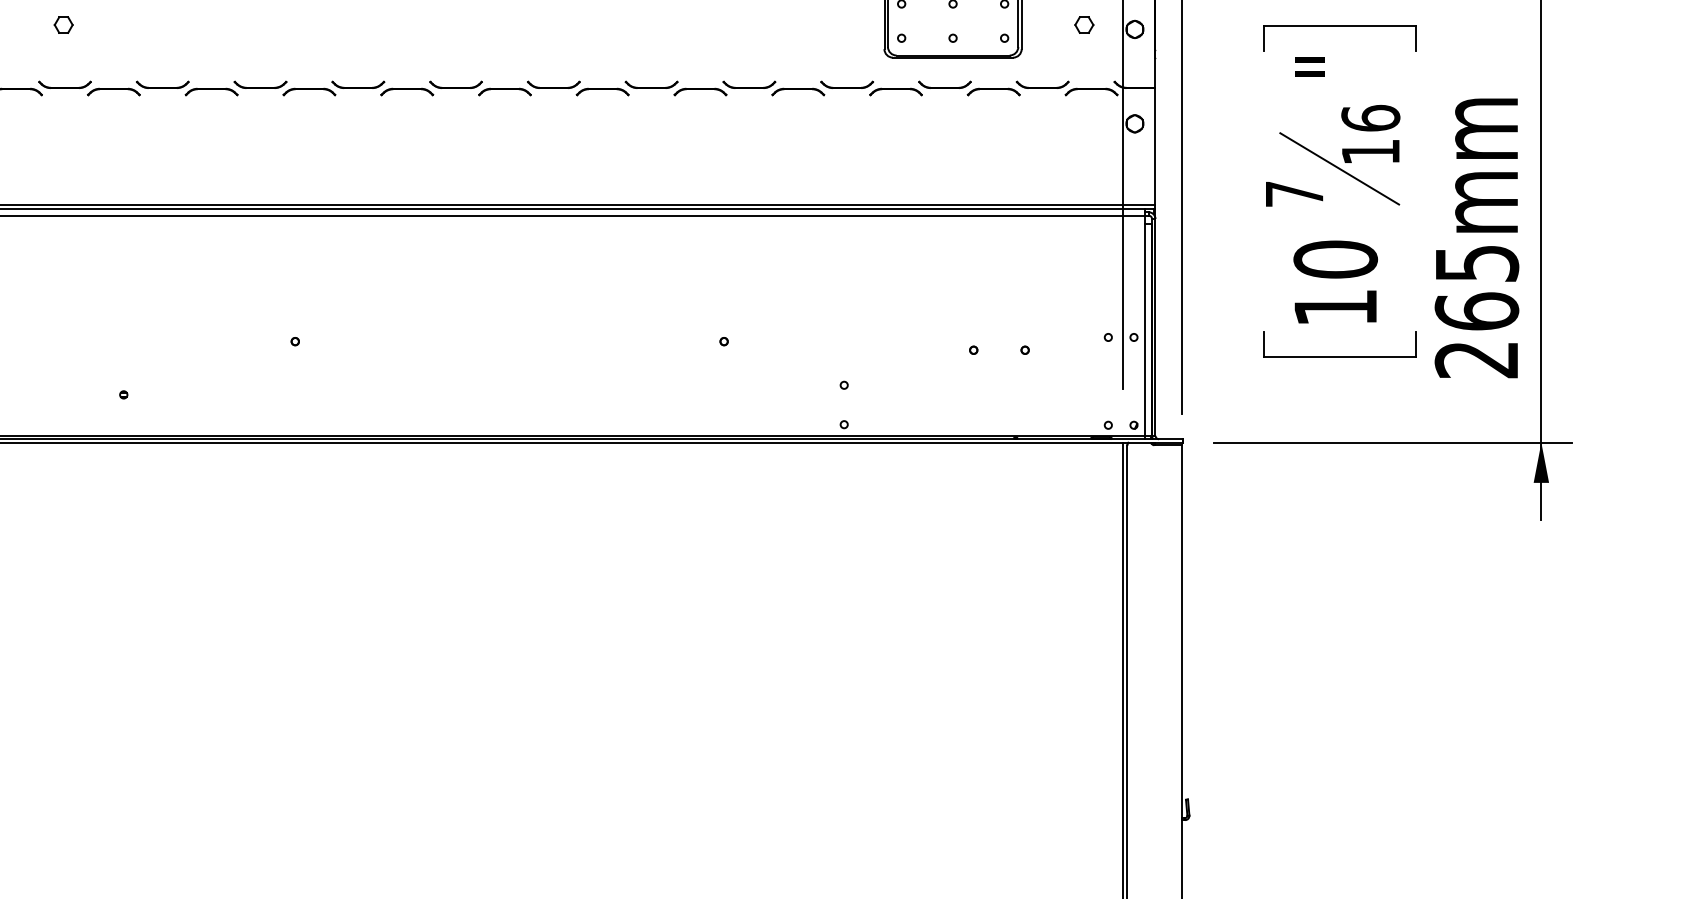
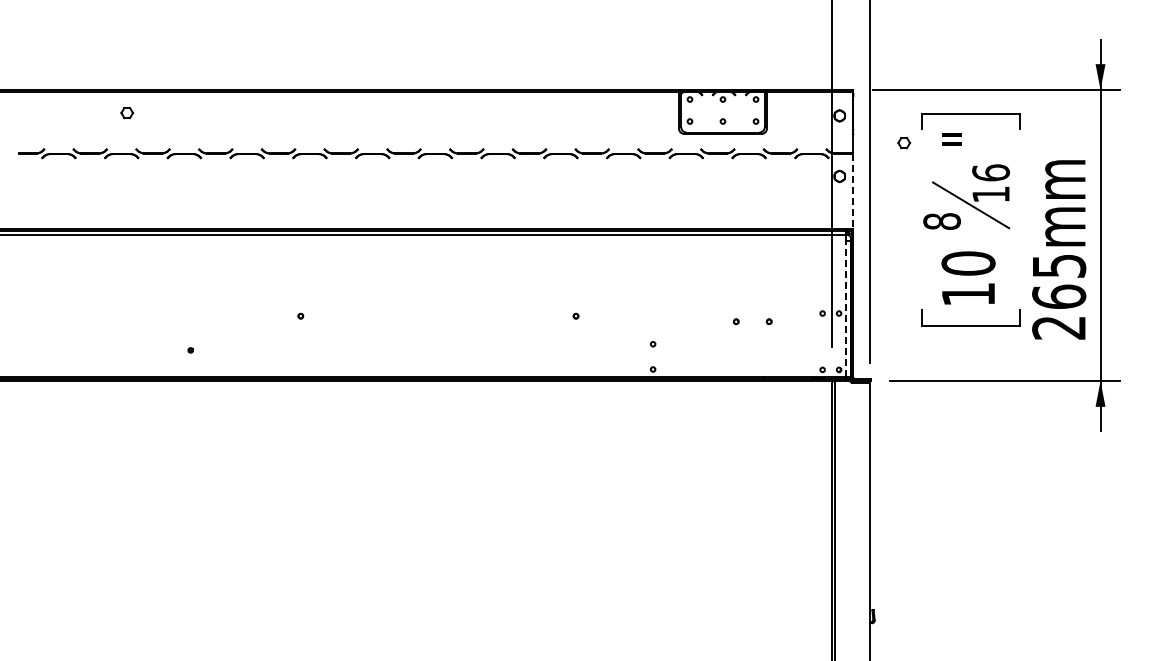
part: (62, 25) -> (126, 113), moved
part: (1084, 25) -> (904, 143), moved
line: (1154, 147) -> (852, 191), solid -> dashed
text: (1295, 194) -> (942, 221), 7 -> 8
line: (1145, 329) -> (846, 308), solid -> dashed

